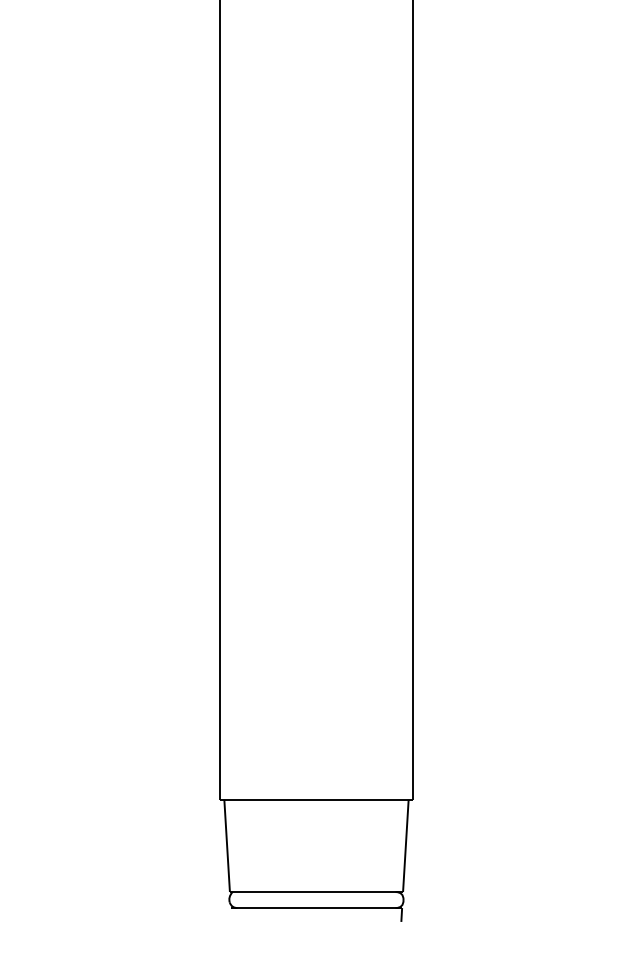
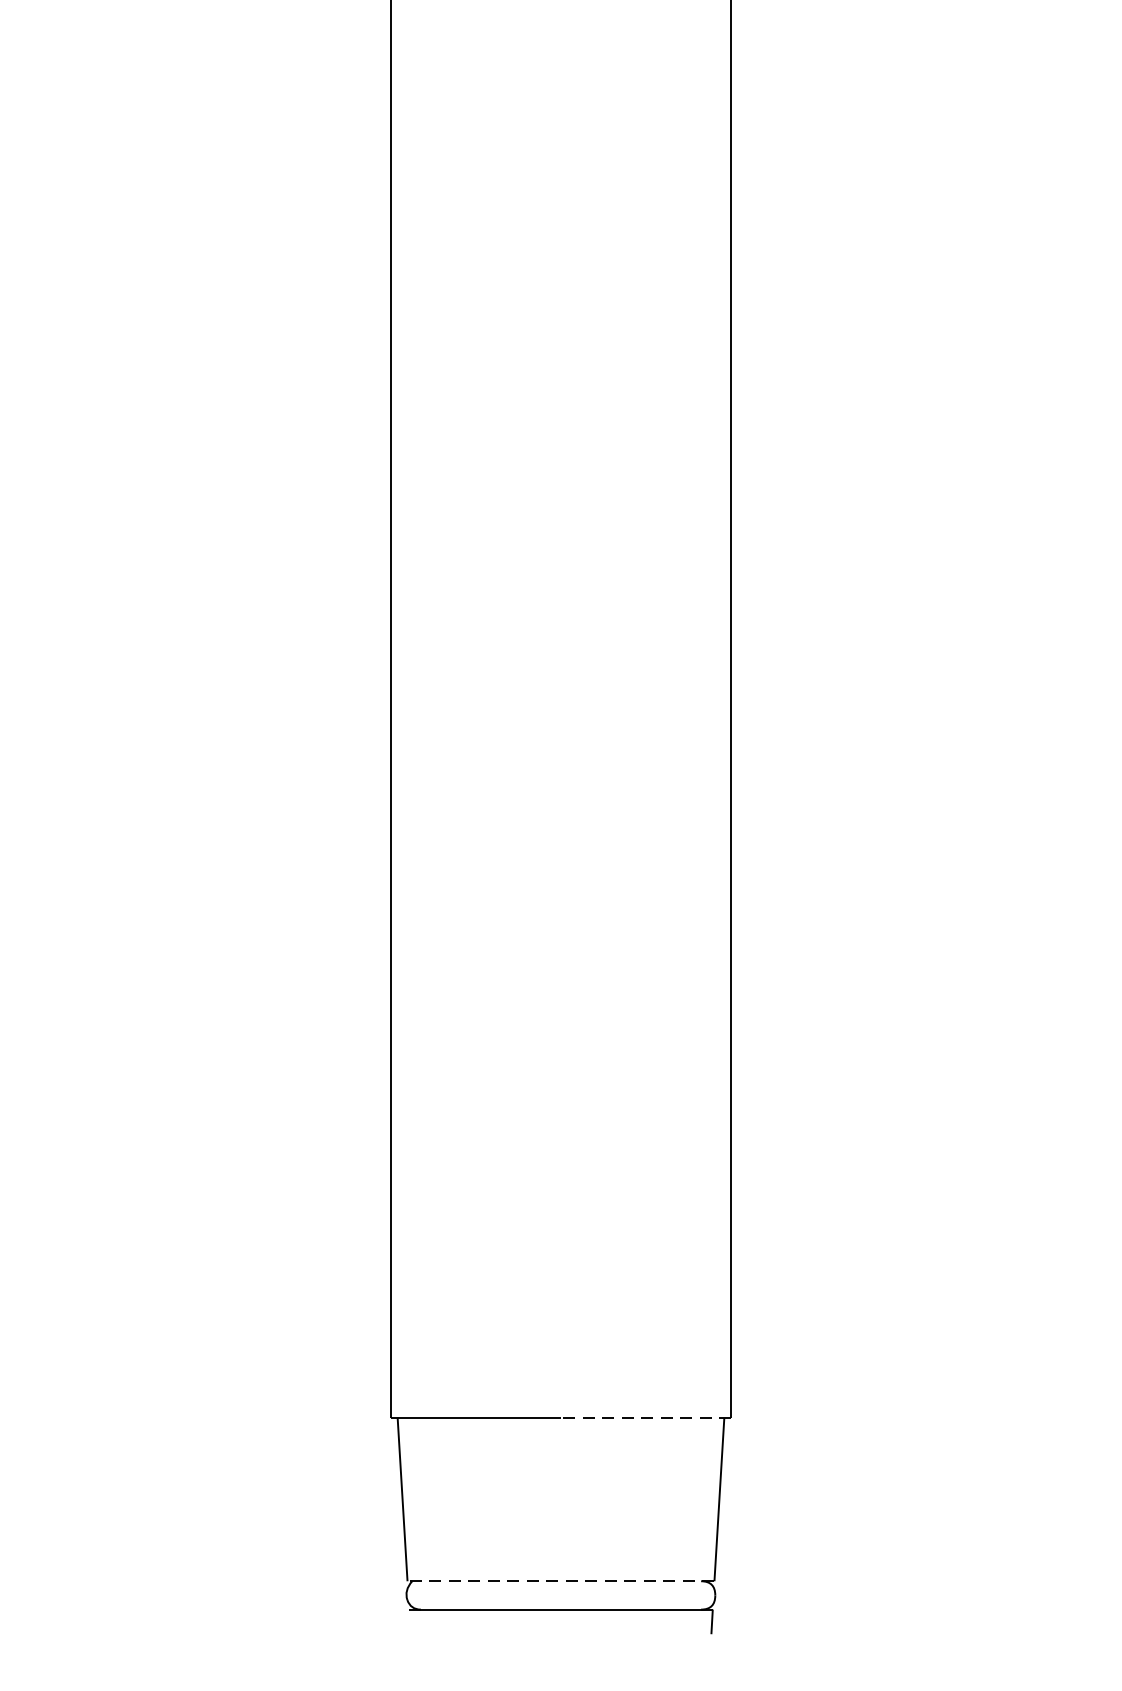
line: (364, 799) -> (646, 1417), solid -> dashed
line: (316, 892) -> (561, 1582), solid -> dashed

